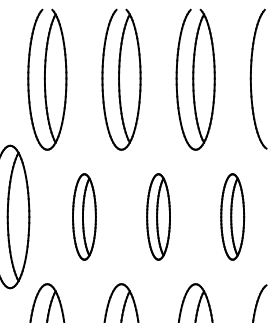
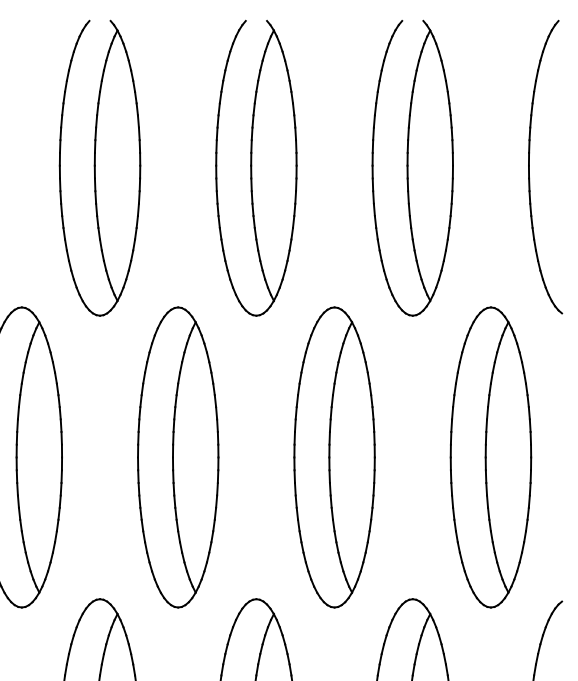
part: (84, 216) -> (178, 456), size x1.67
part: (158, 216) -> (334, 456), size x1.67
part: (232, 216) -> (490, 456), size x1.67

